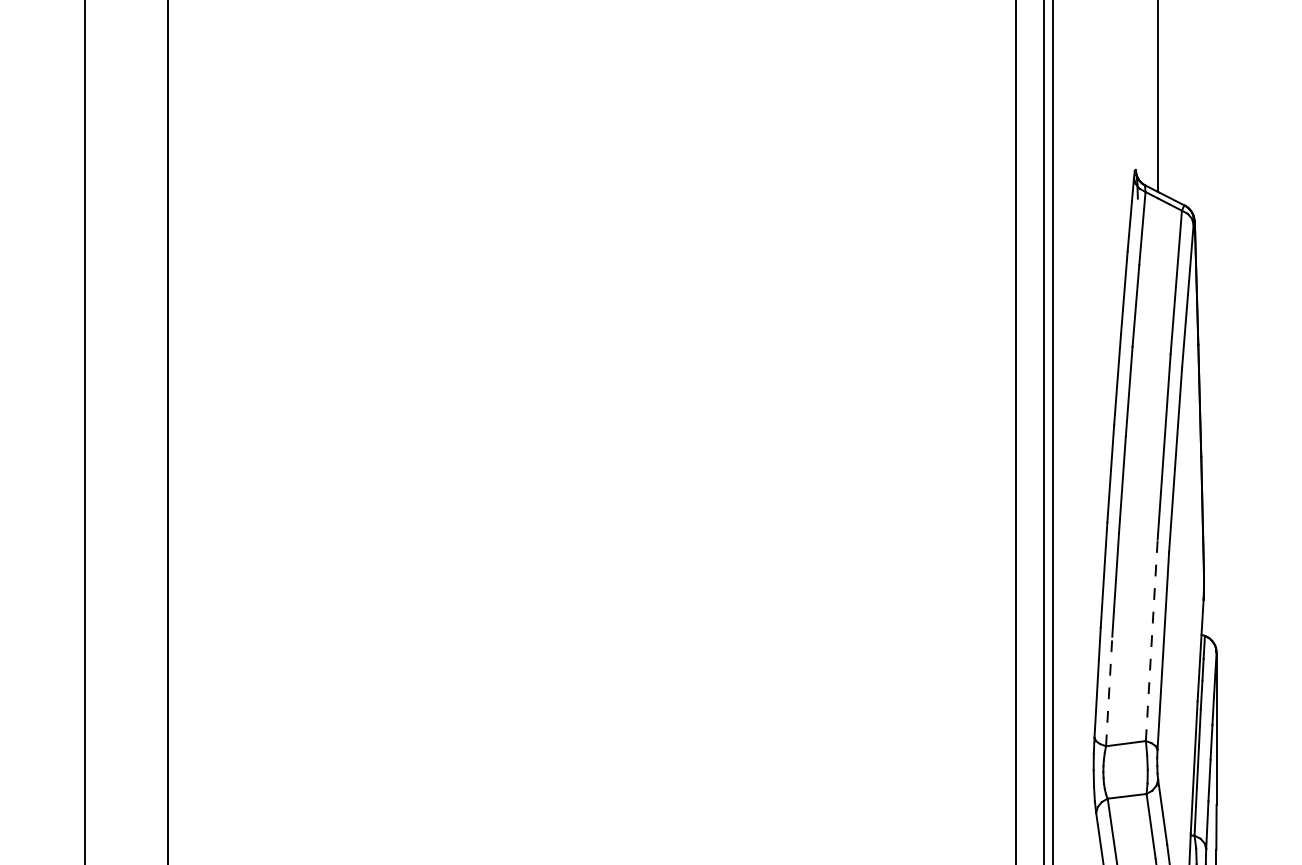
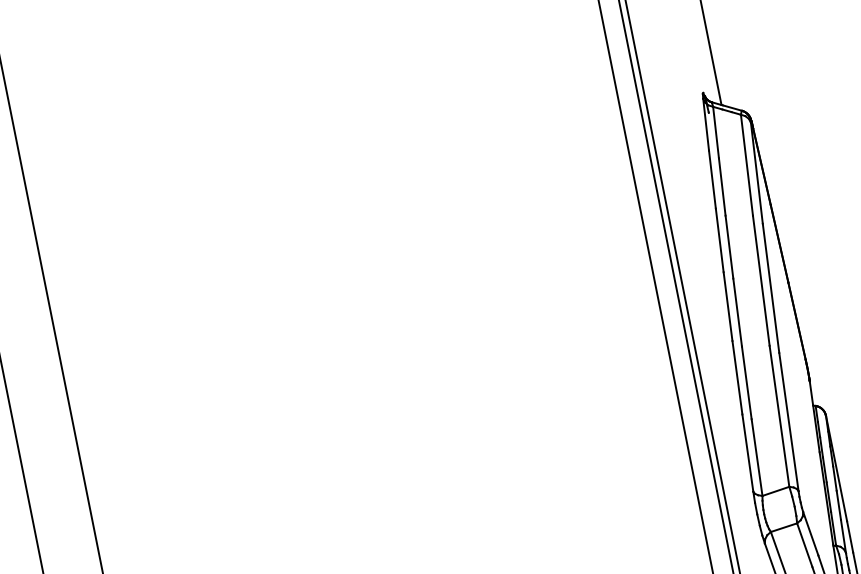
line: (1151, 640) -> (779, 416), dashed -> solid
line: (1109, 691) -> (757, 457), dashed -> solid

